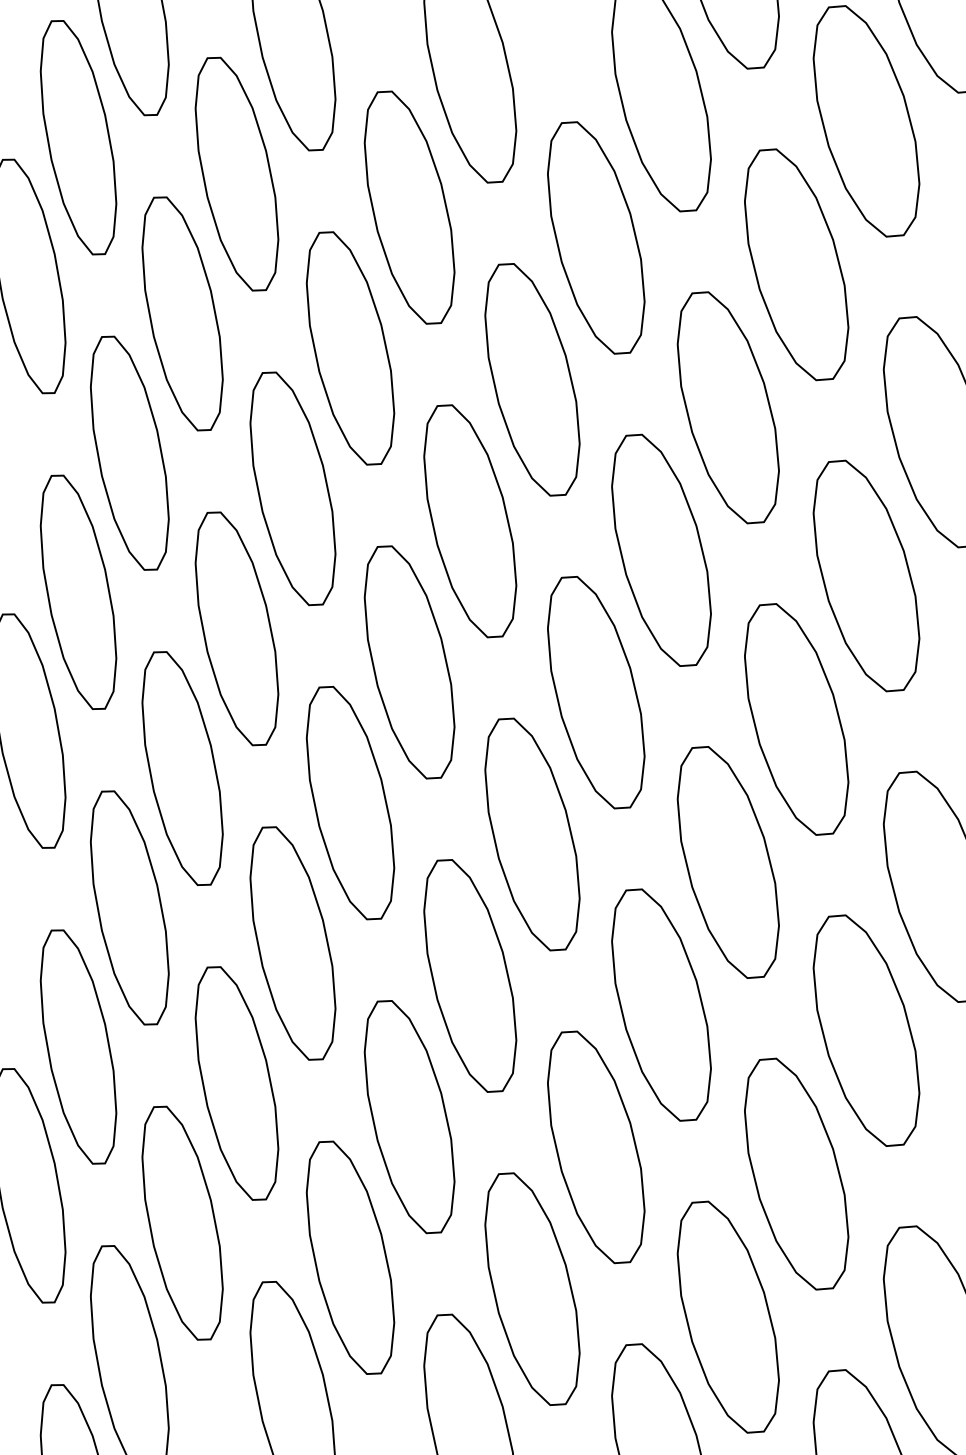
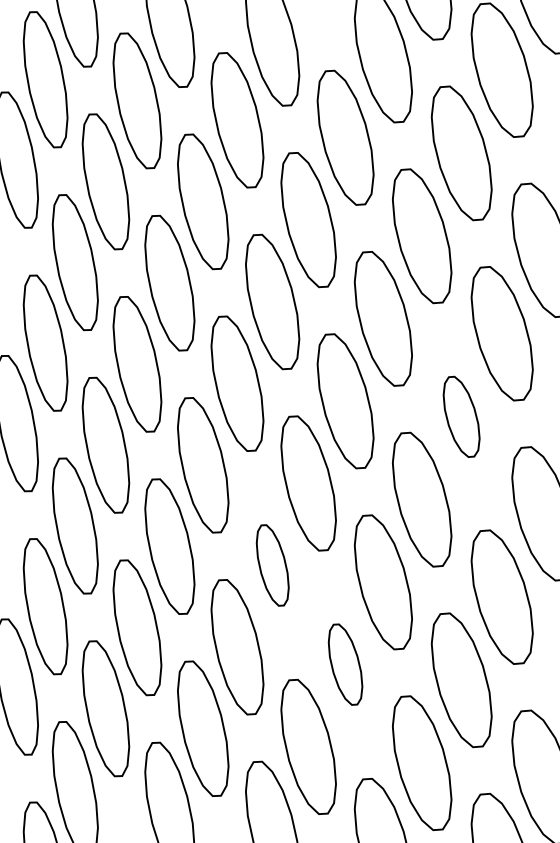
part: (796, 718) -> (461, 416), size x0.6
part: (470, 976) -> (272, 565), size x0.6
part: (596, 1146) -> (345, 664), size x0.6

